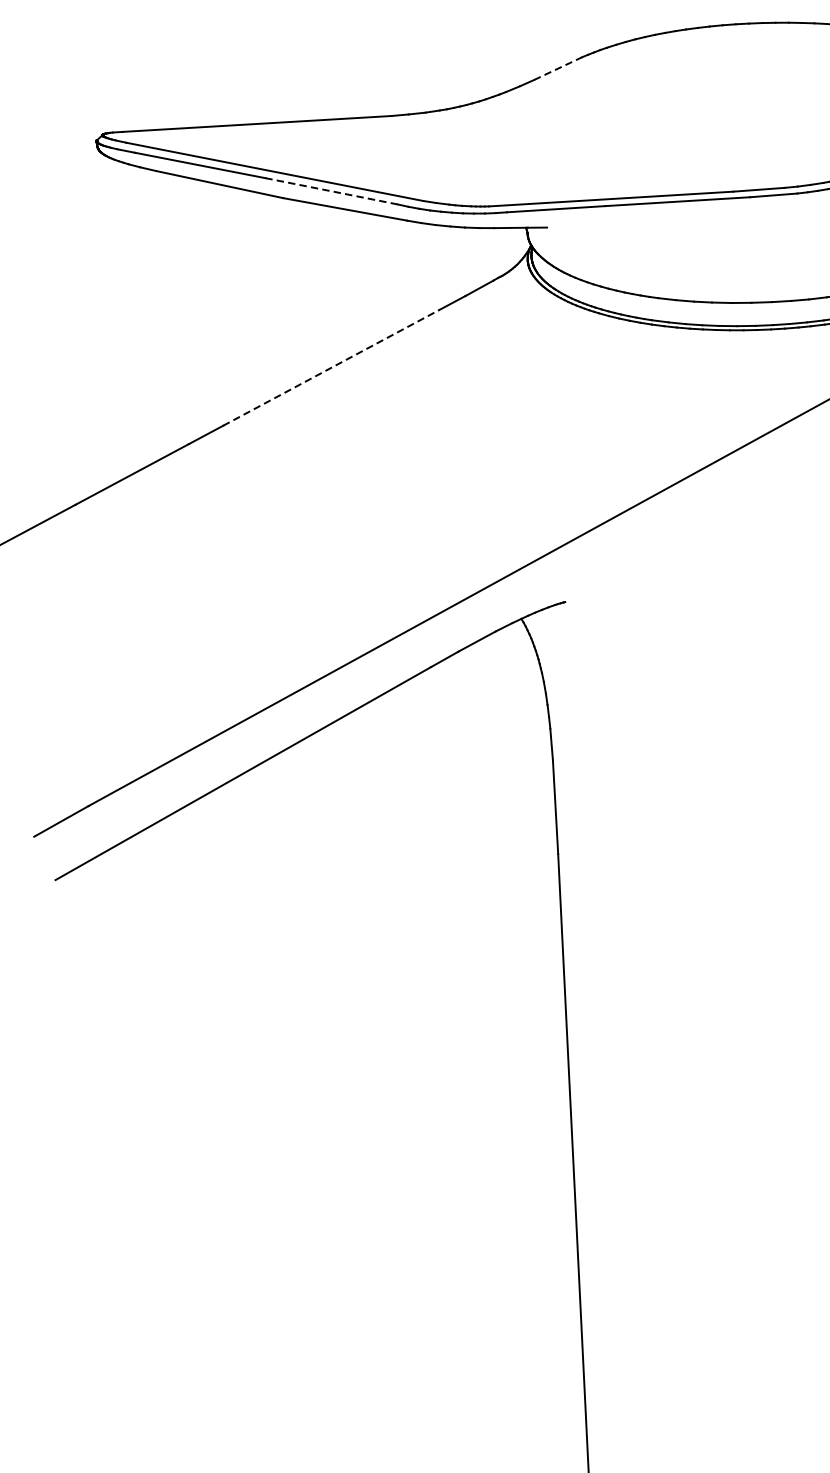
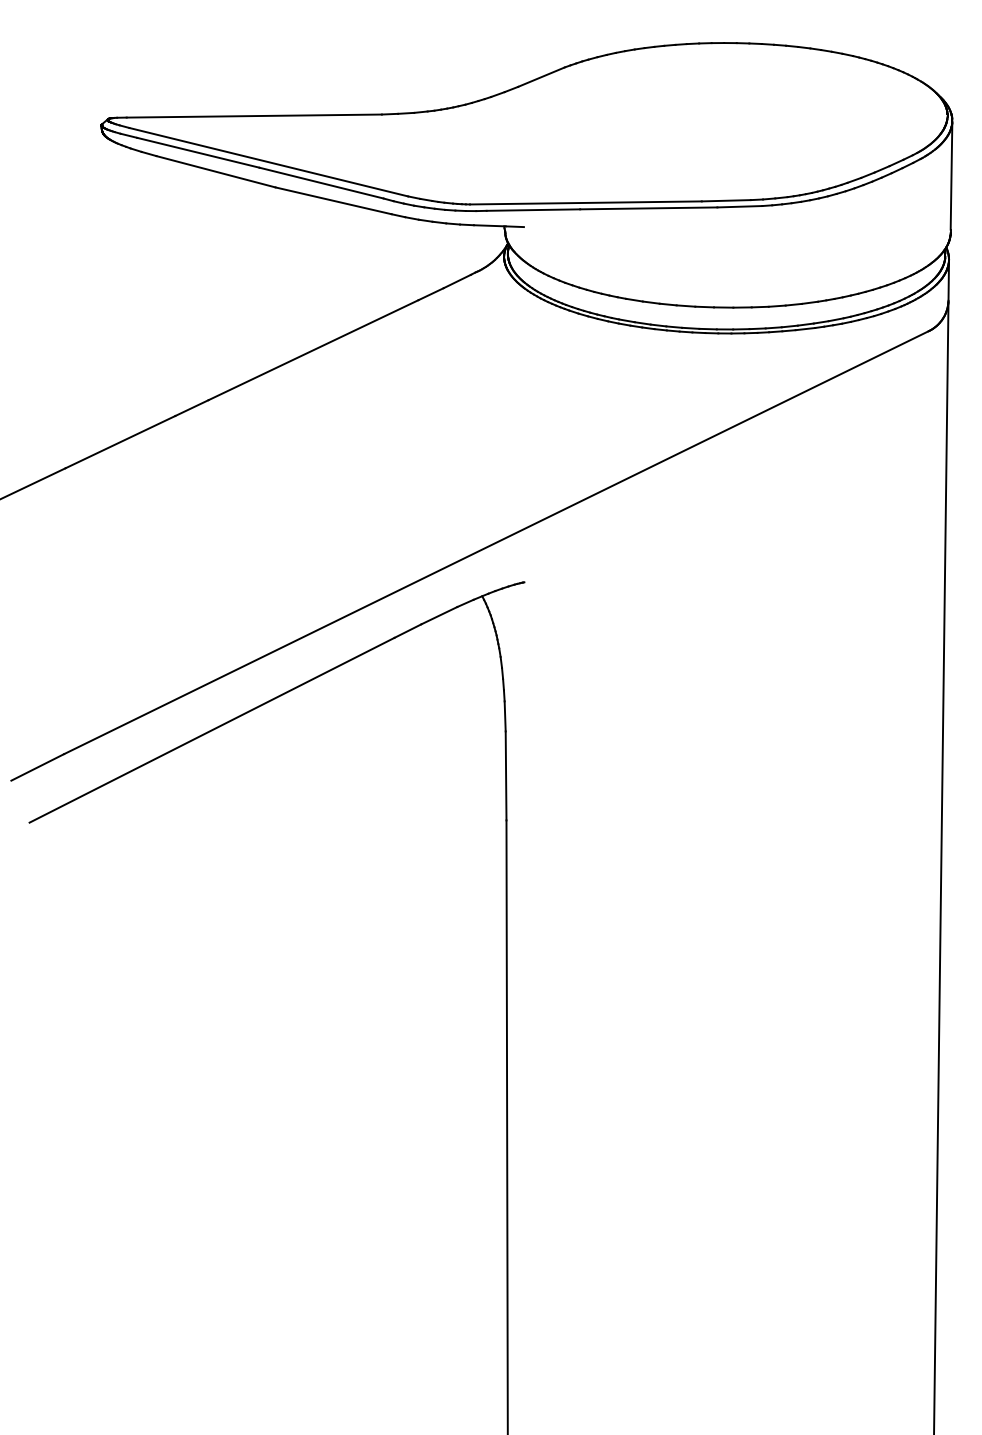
line: (558, 67) -> (541, 76), dashed -> solid
line: (331, 191) -> (321, 183), dashed -> solid
line: (331, 368) -> (313, 350), dashed -> solid

